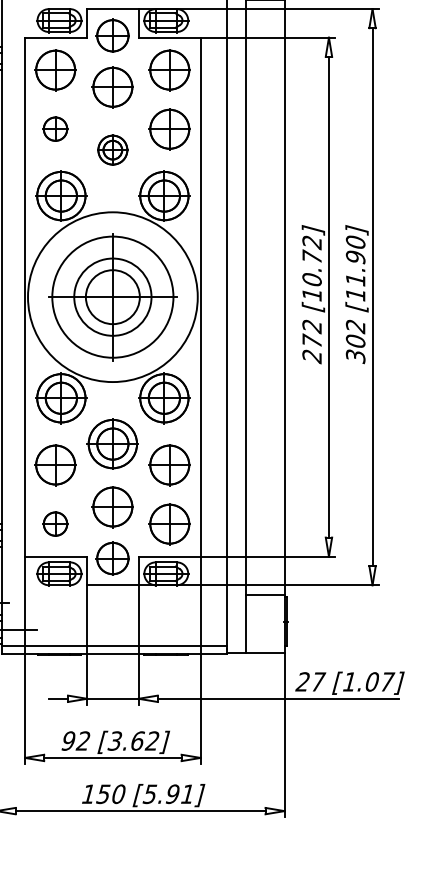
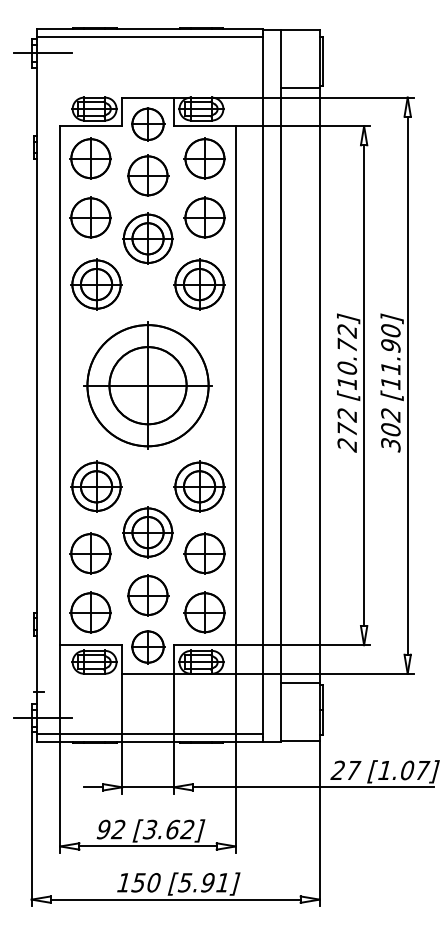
part: (55, 128) -> (90, 217), size x1.67
part: (112, 149) -> (147, 238), size x1.67
circle: (112, 296) -> (147, 385), size x0.71
circle: (112, 296) -> (147, 385), size x1.43
part: (55, 523) -> (90, 612), size x1.67

